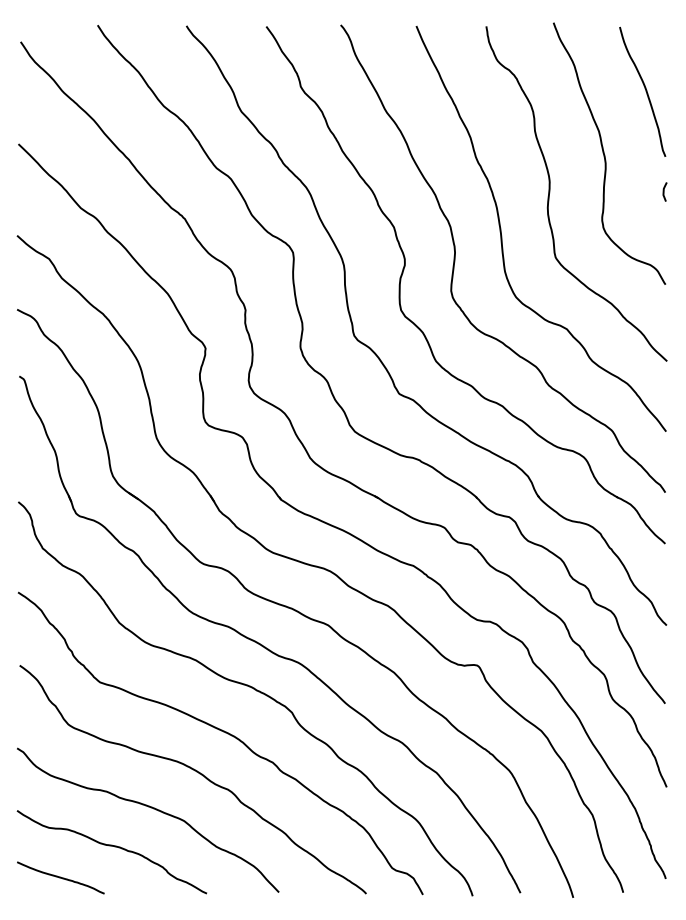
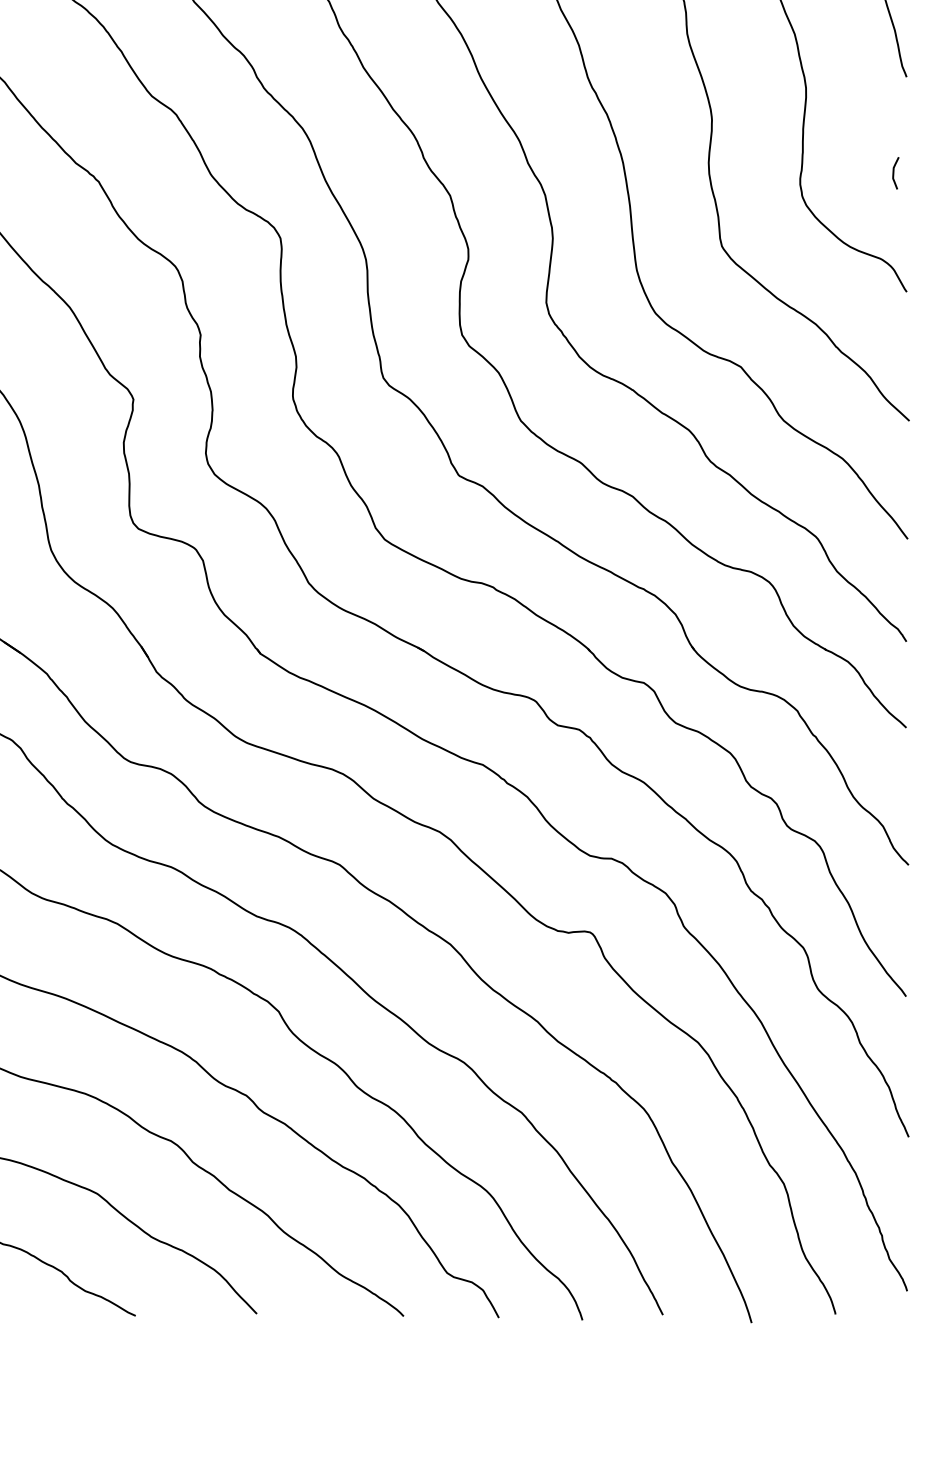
curve: (664, 191) -> (894, 172), moved

